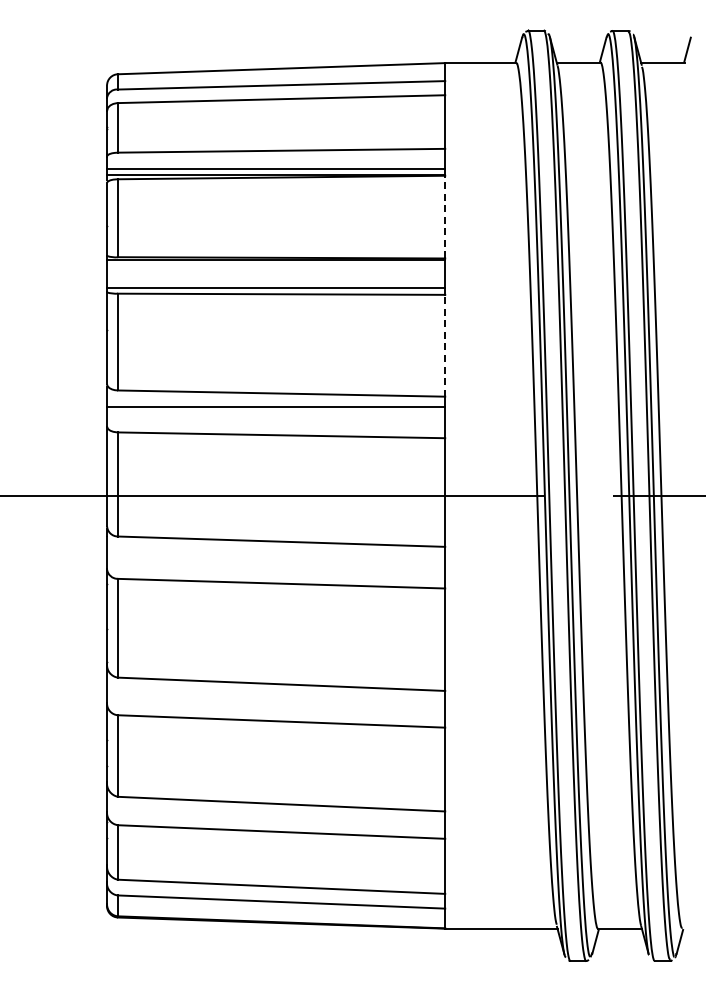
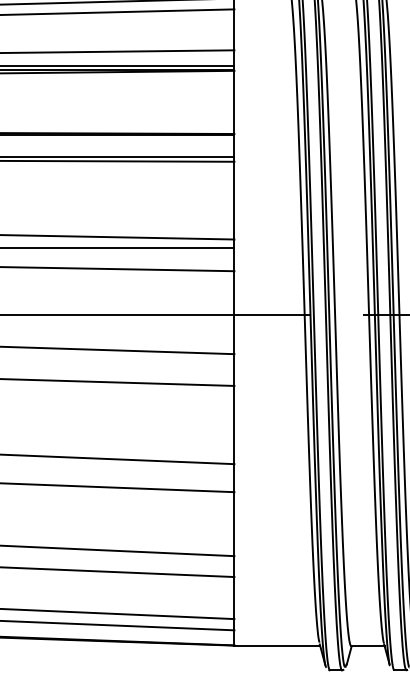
line: (445, 216) -> (234, 101), dashed -> solid
line: (445, 345) -> (234, 200), dashed -> solid

